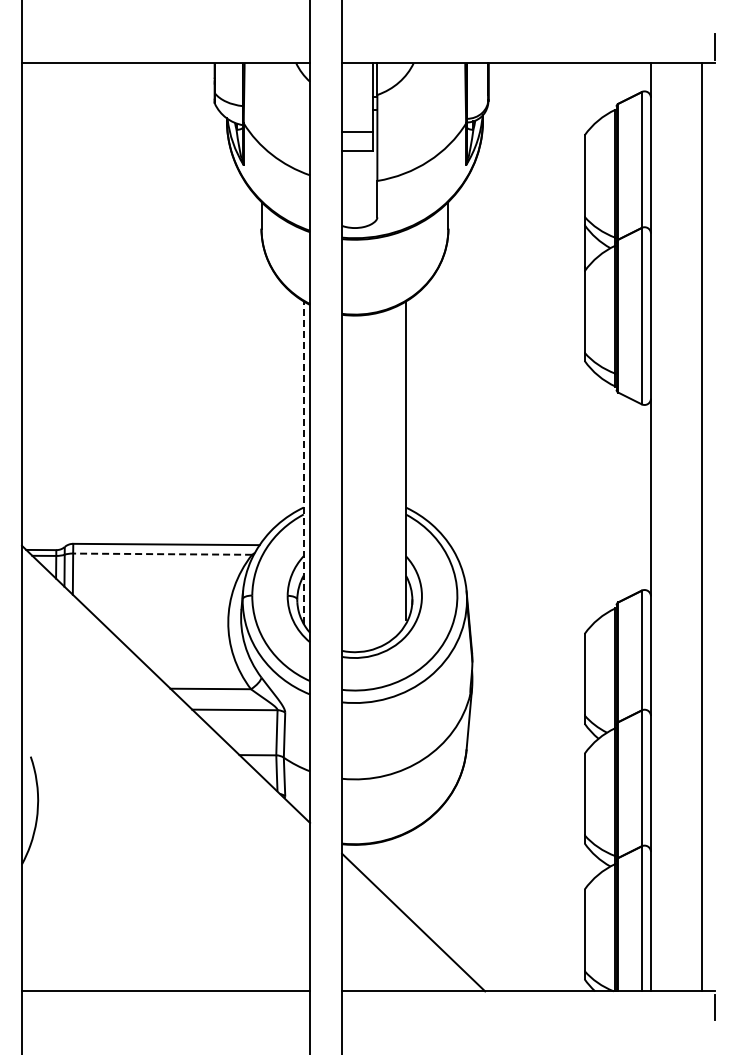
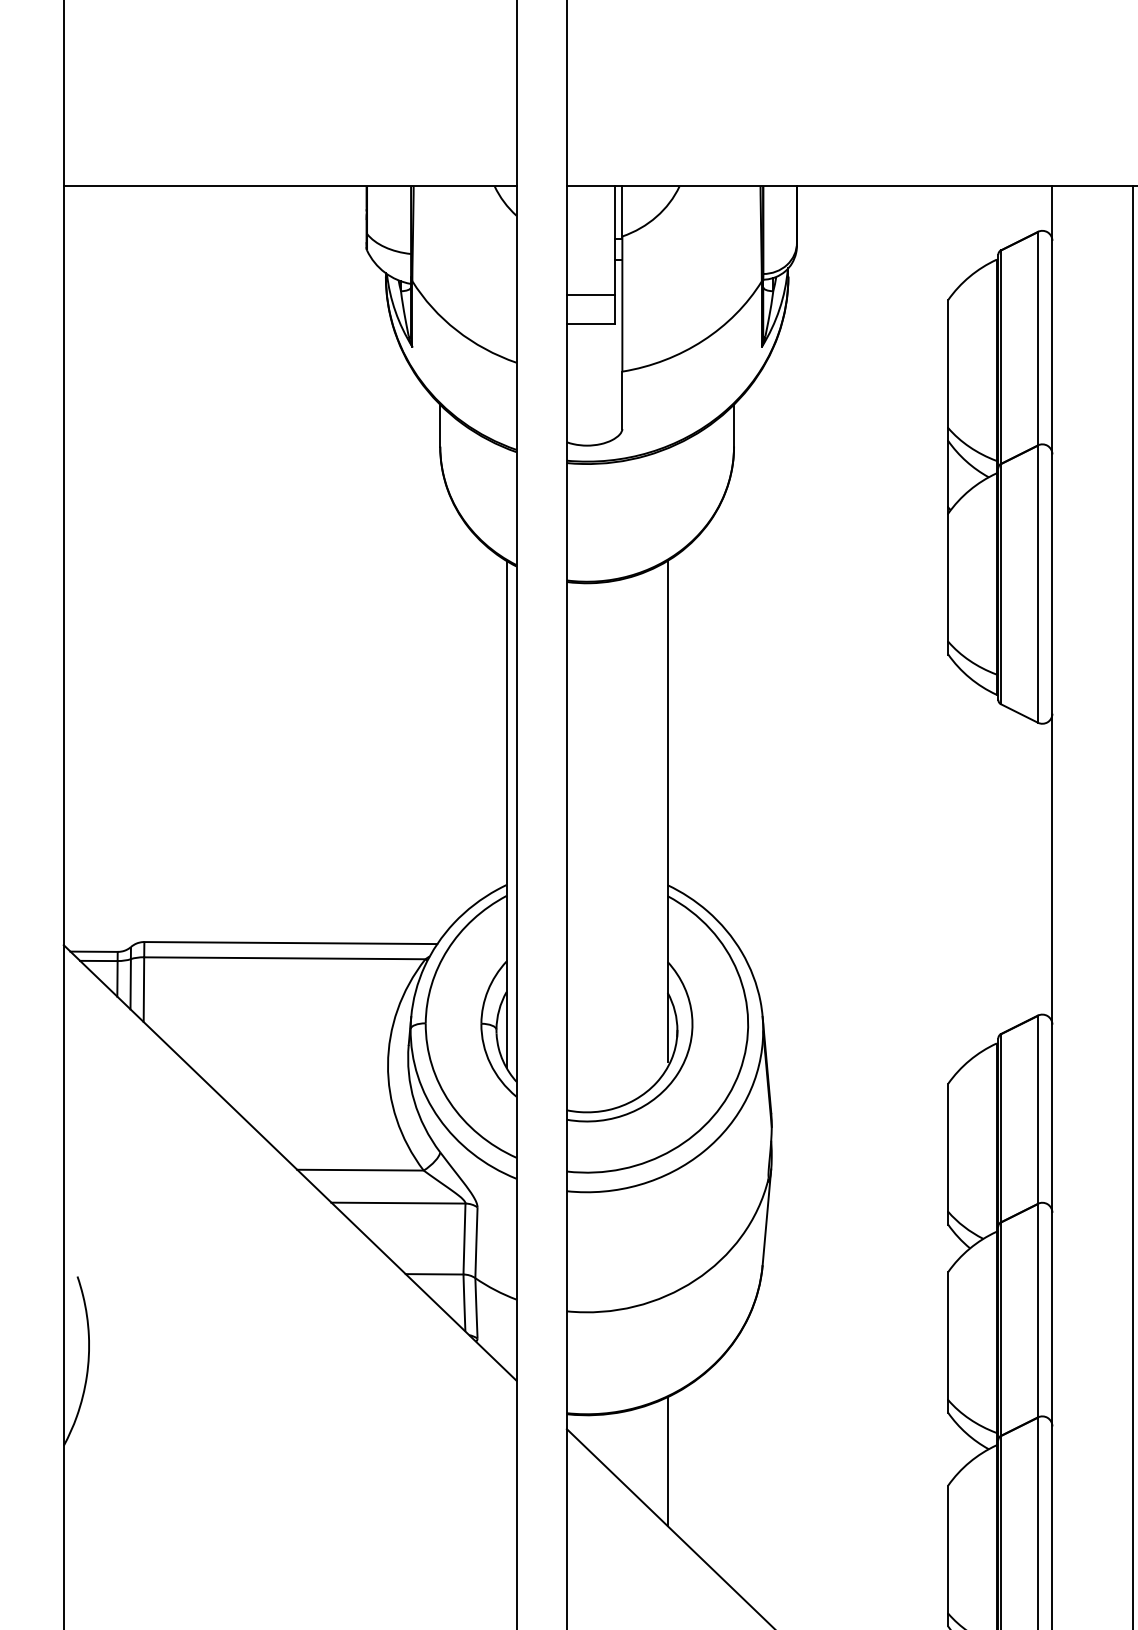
line: (303, 462) -> (506, 814), dashed -> solid
line: (162, 554) -> (284, 958), dashed -> solid
line: (406, 874) -> (668, 1461), added

